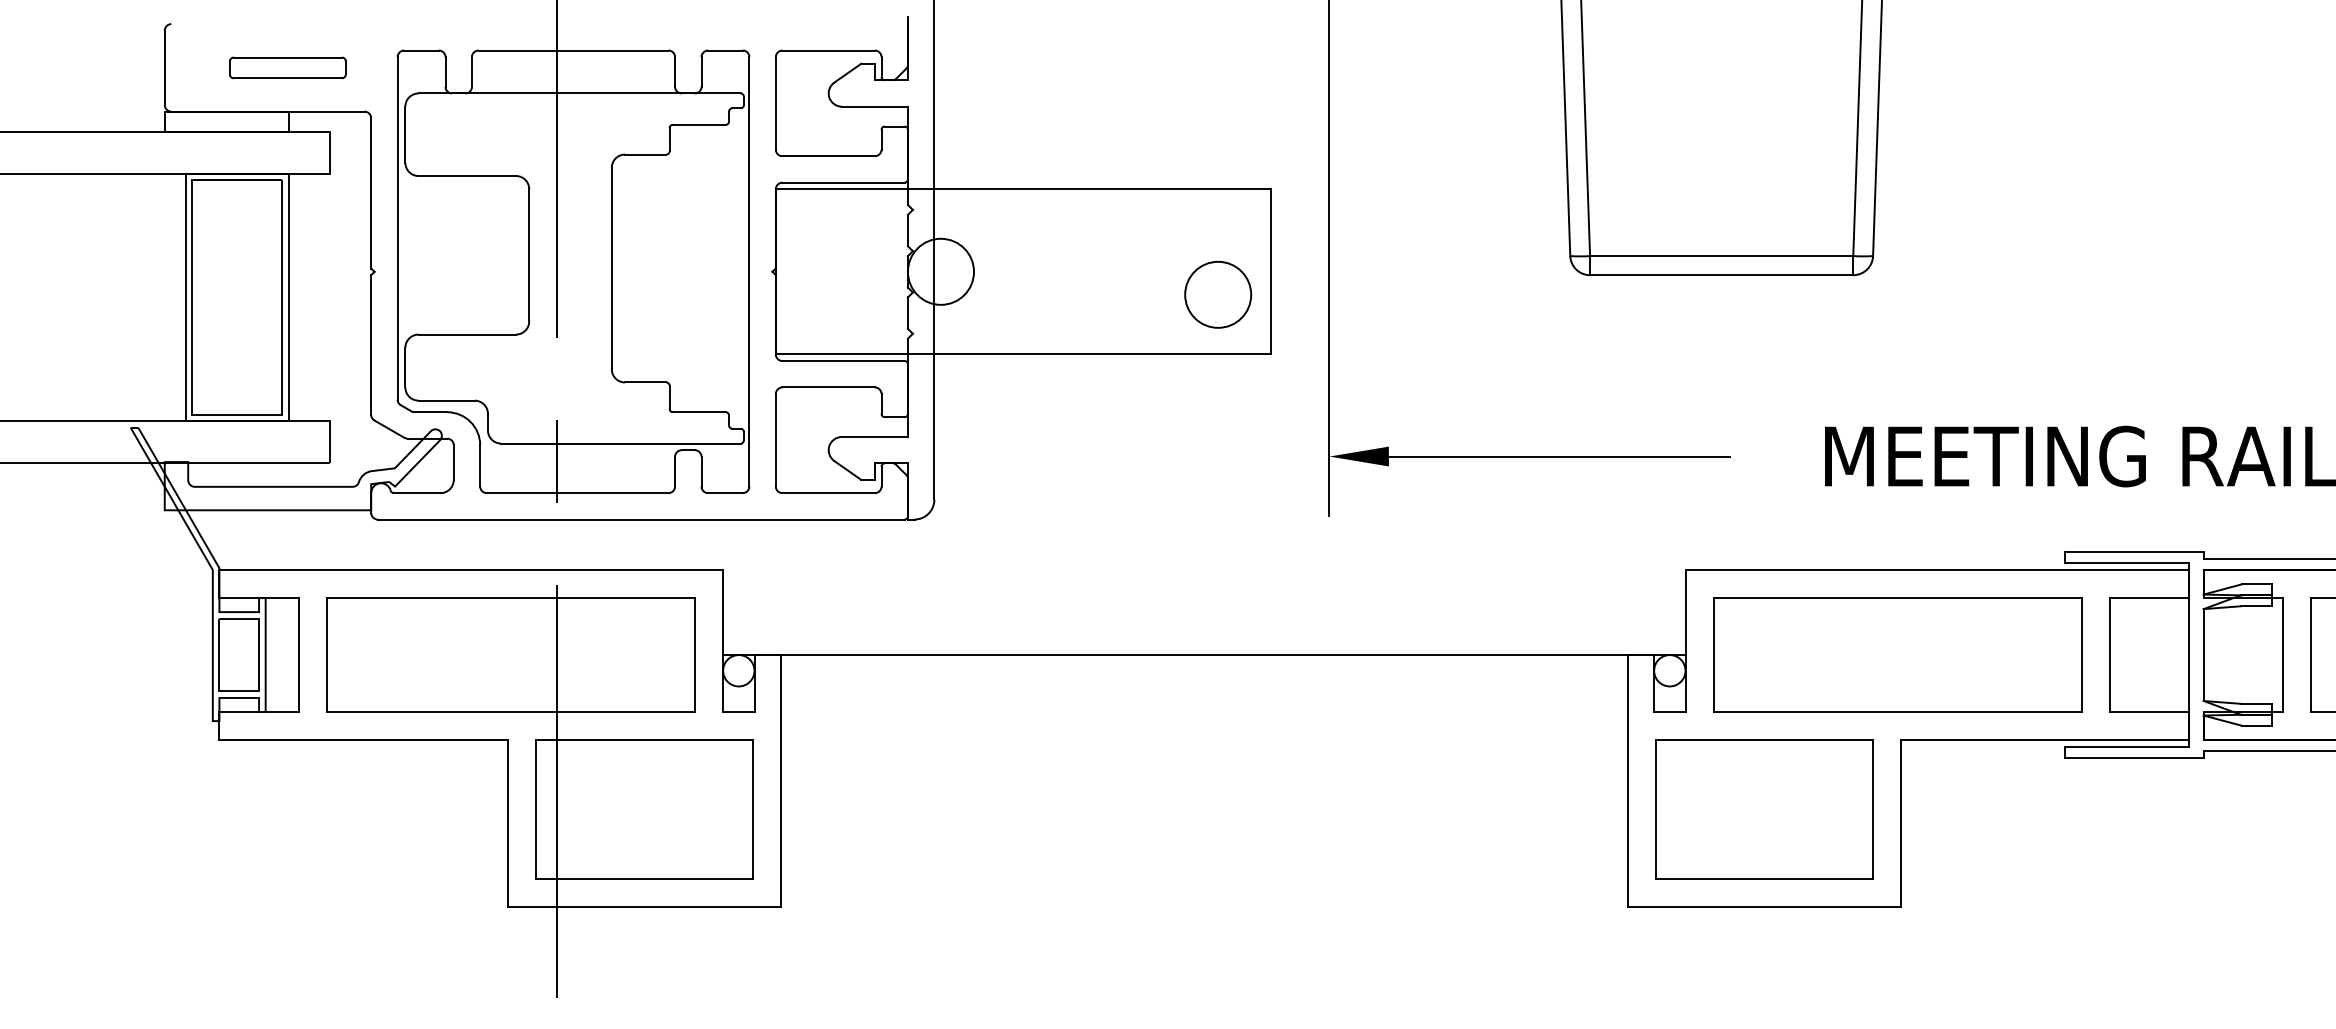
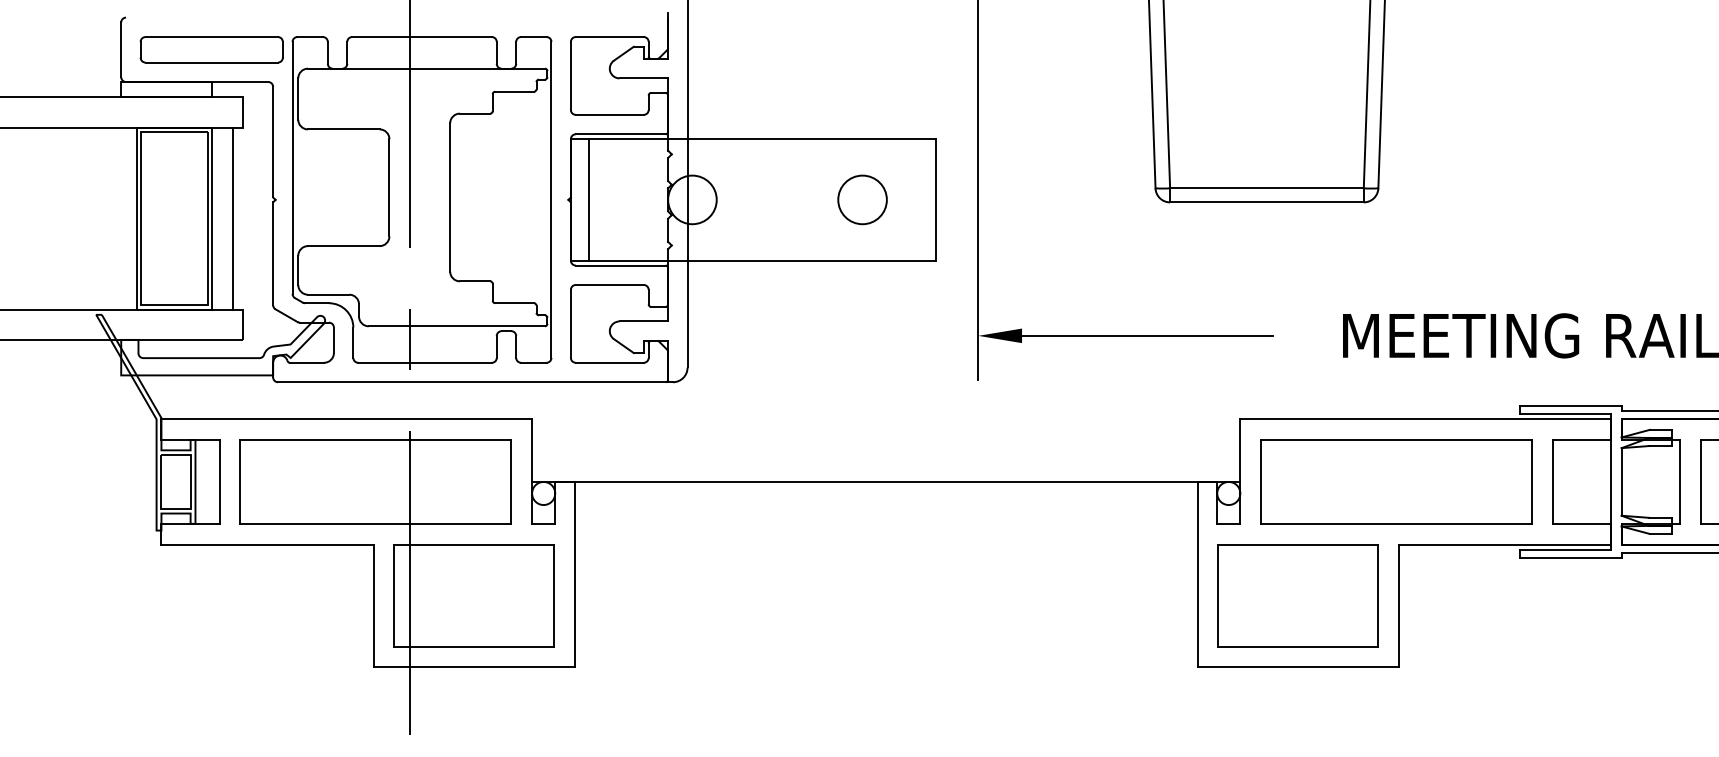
part: (287, 67) -> (211, 49), size x1.67
line: (800, 271) -> (589, 199), added
circle: (1218, 294) -> (862, 199), moved
line: (316, 297) -> (232, 218), added

